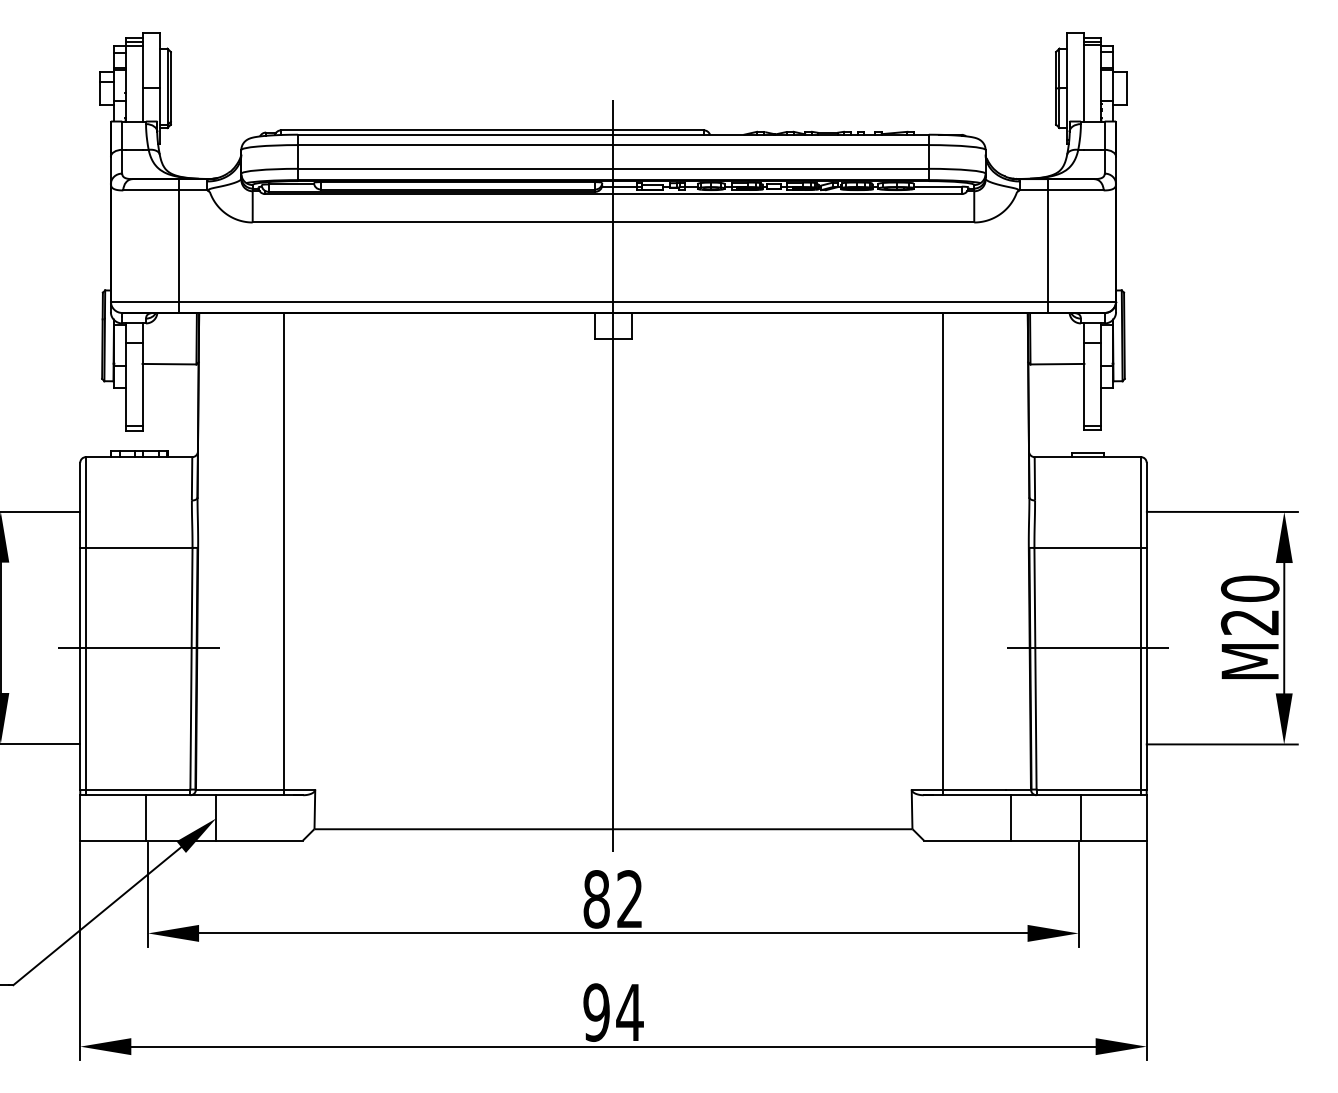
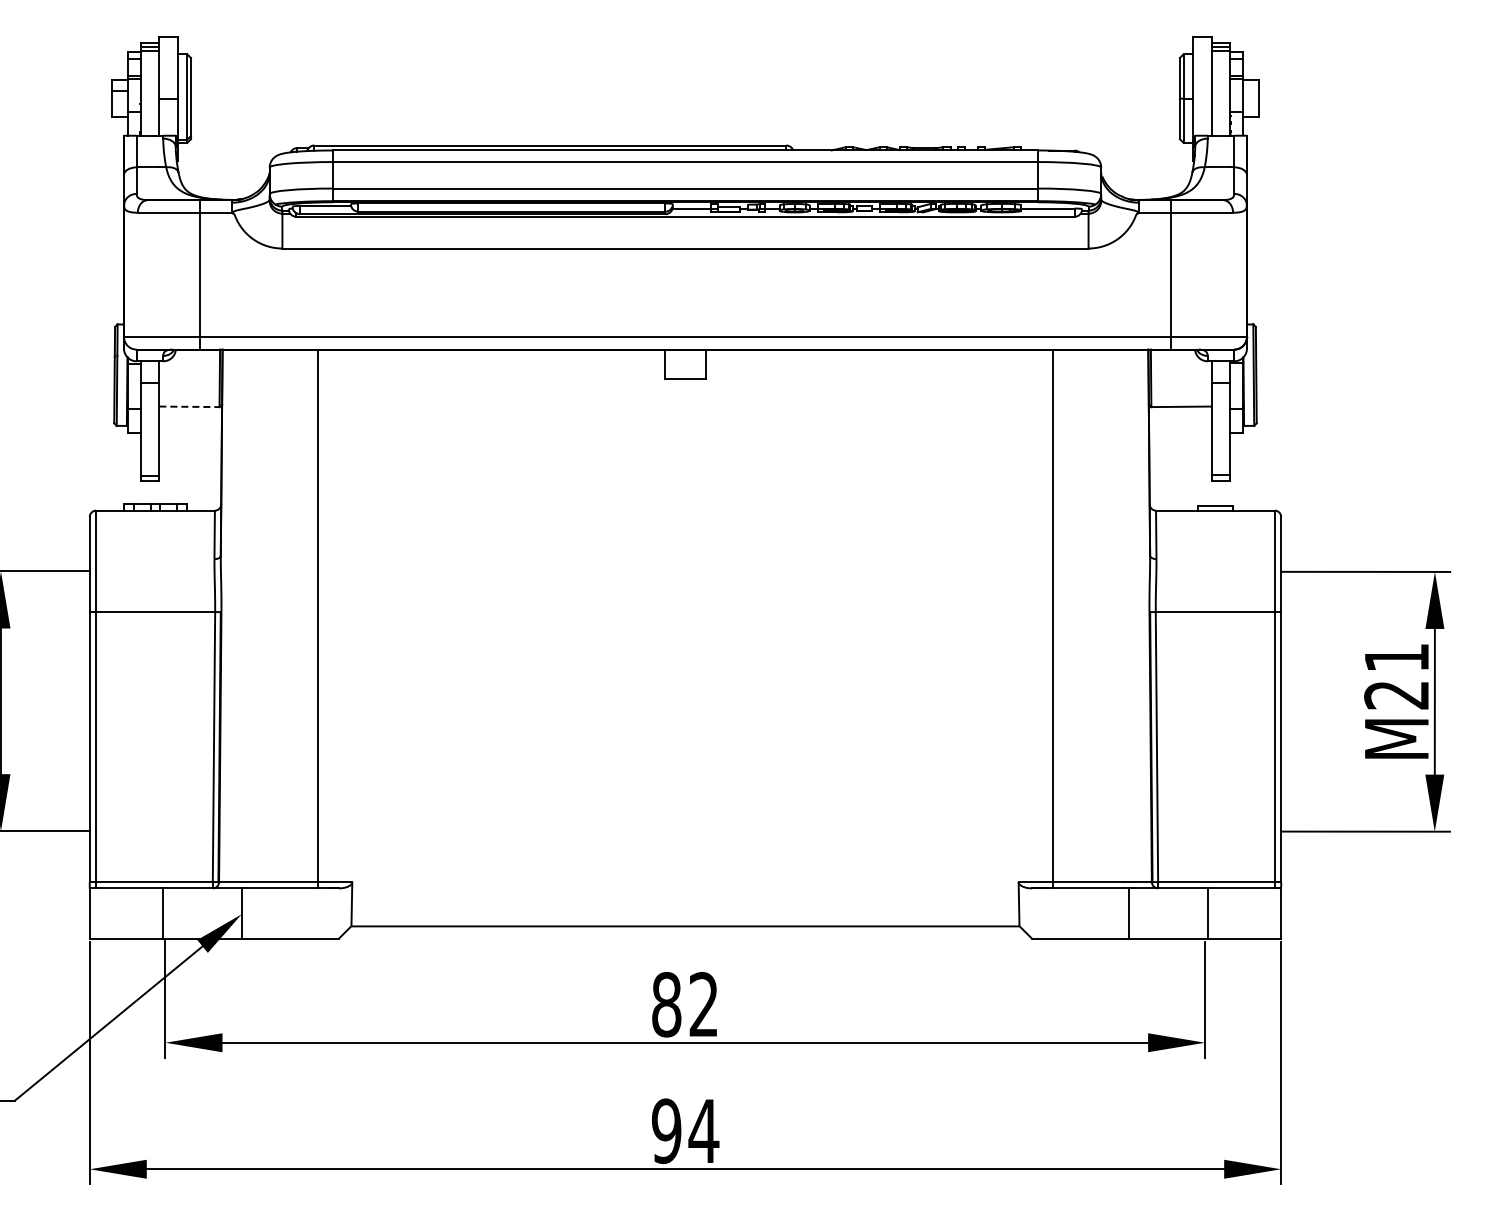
line: (169, 363) -> (189, 406), solid -> dashed
line: (613, 475) -> (685, 531), removed
text: (1249, 588) -> (1396, 657), M20 -> M21
line: (138, 647) -> (154, 723), removed
line: (1087, 647) -> (1215, 723), removed

